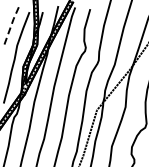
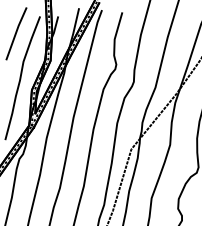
line: (11, 24) -> (15, 33), dashed -> solid

